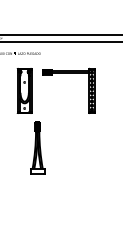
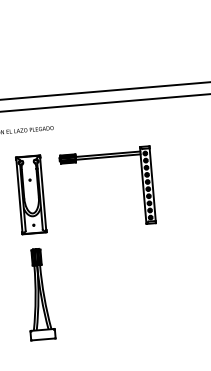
part: (37, 147) -> (39, 292), moved

